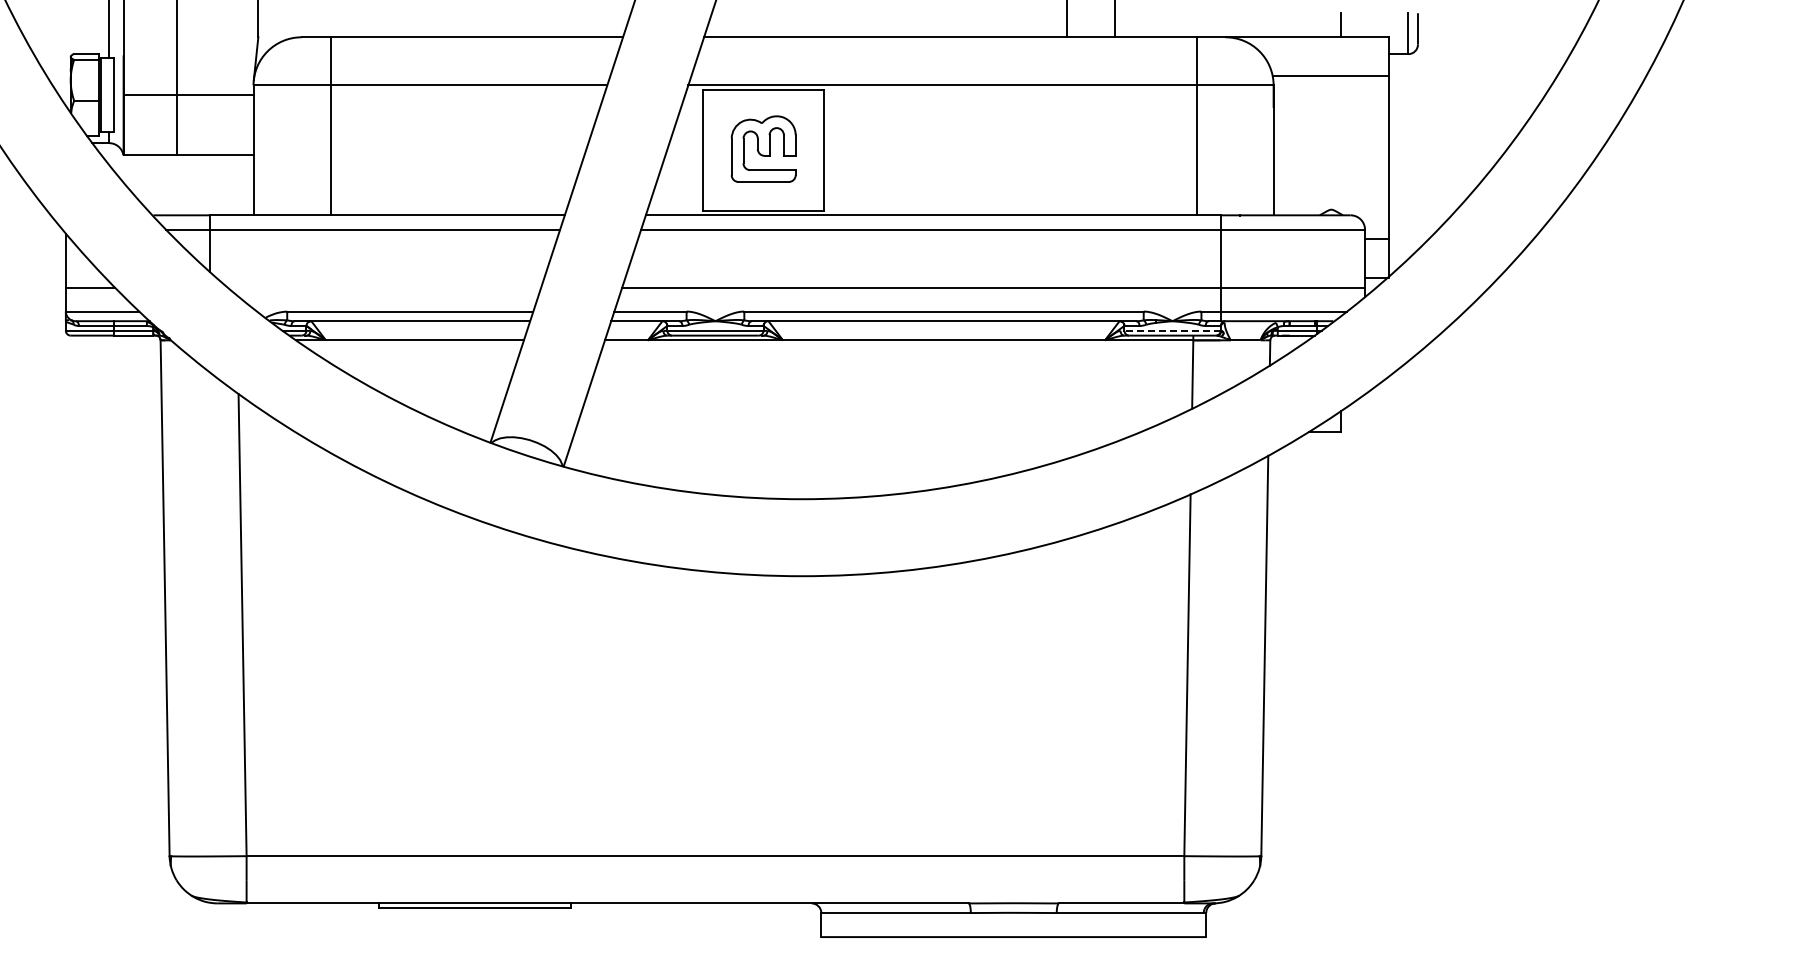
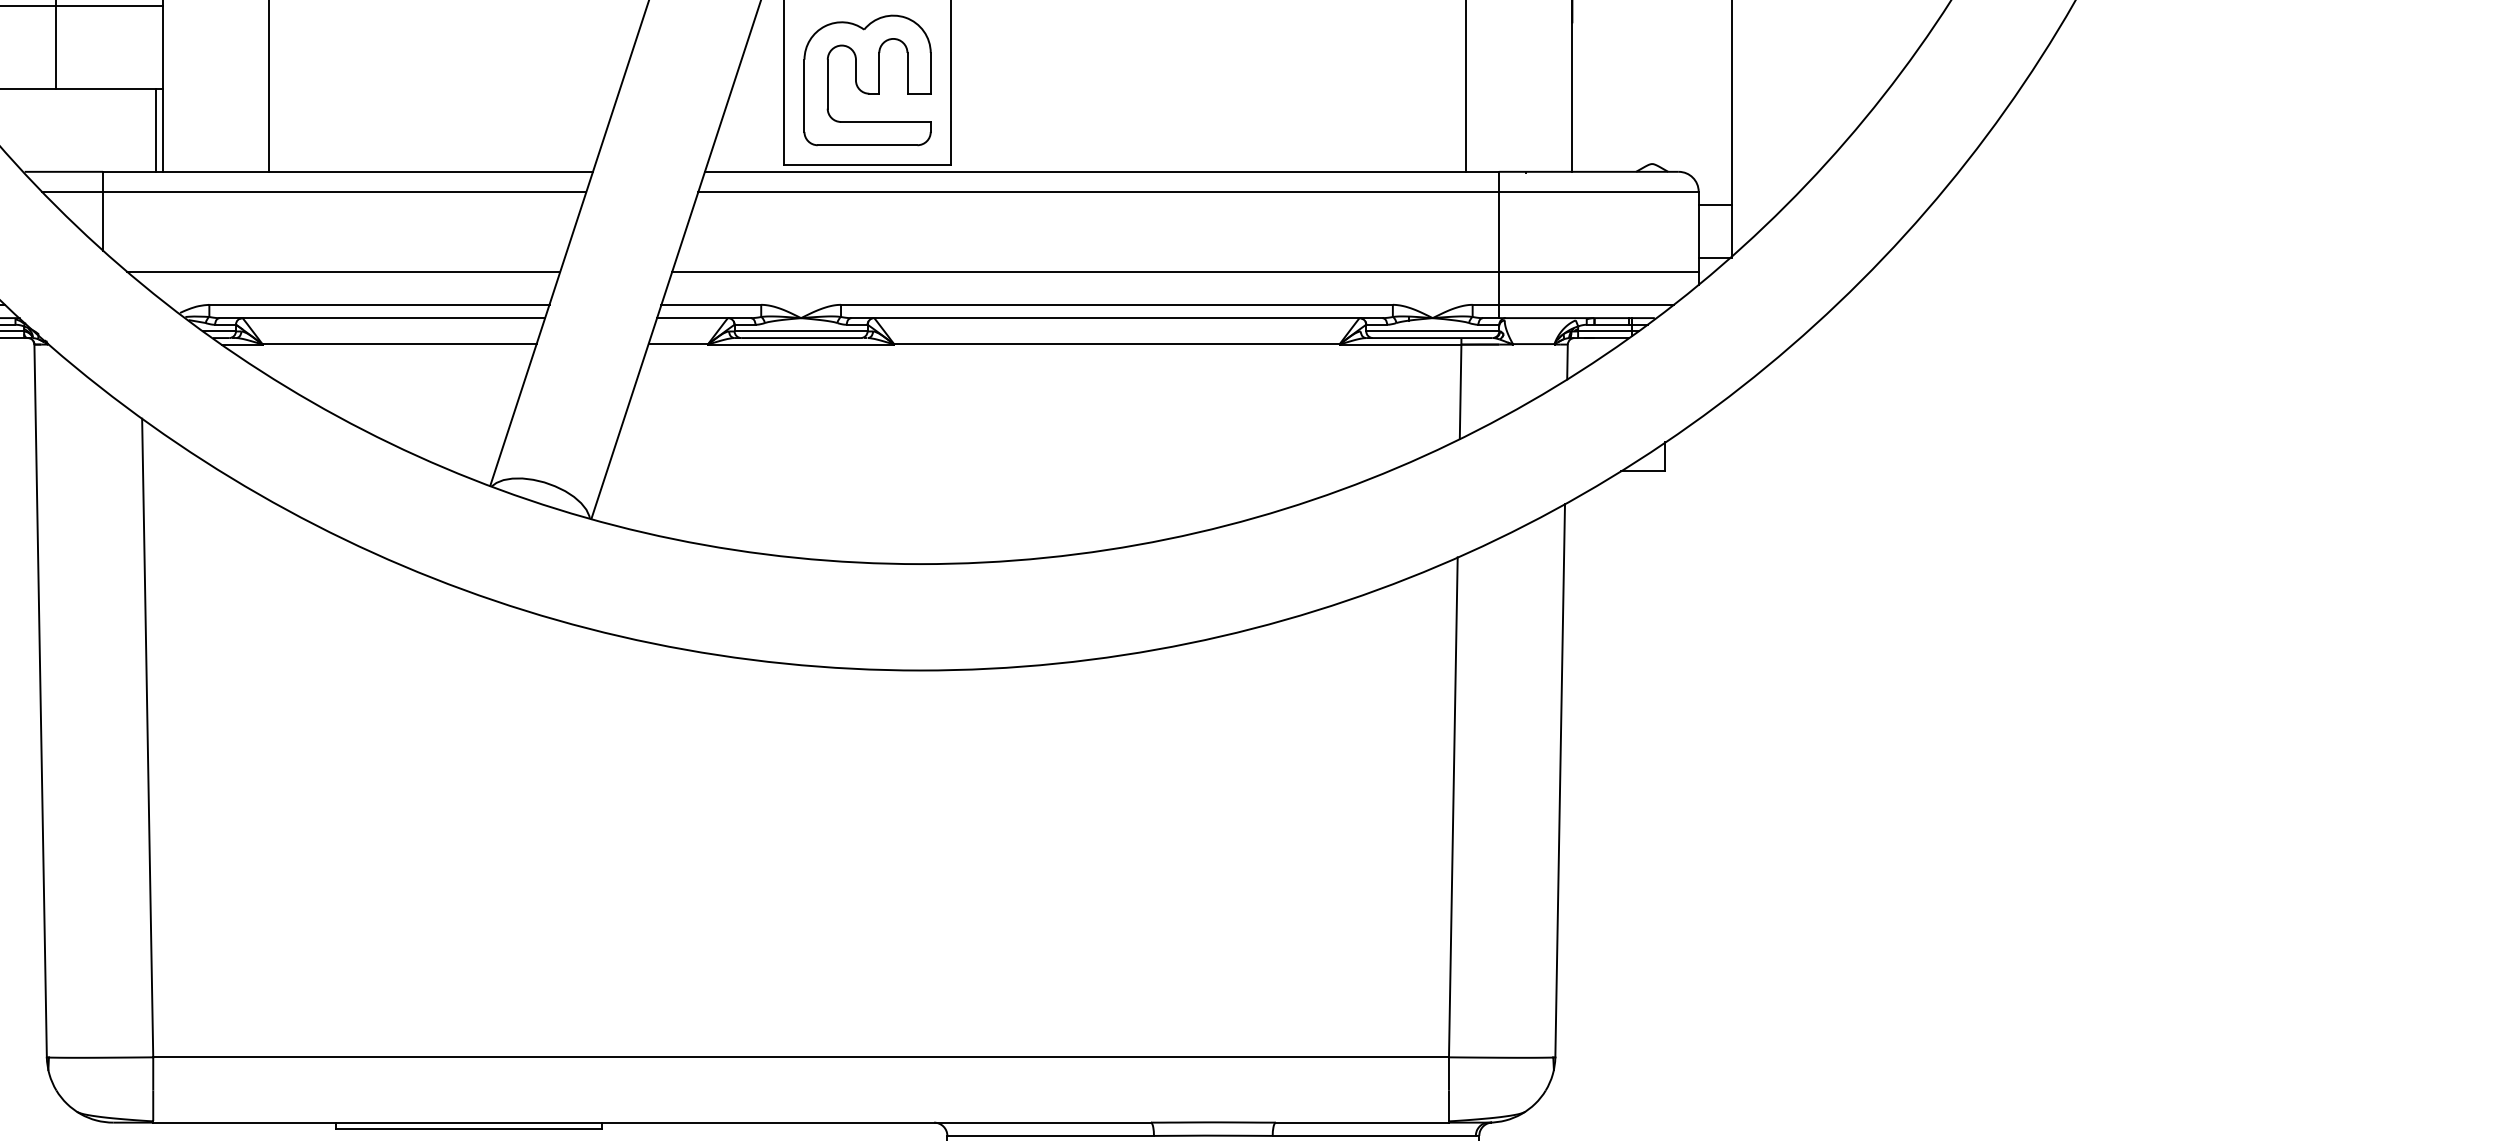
part: (763, 148) -> (867, 79), size x1.43
line: (248, 185) -> (155, 130), added
line: (384, 287) -> (343, 271), added
line: (1172, 330) -> (1432, 330), dashed -> solid

